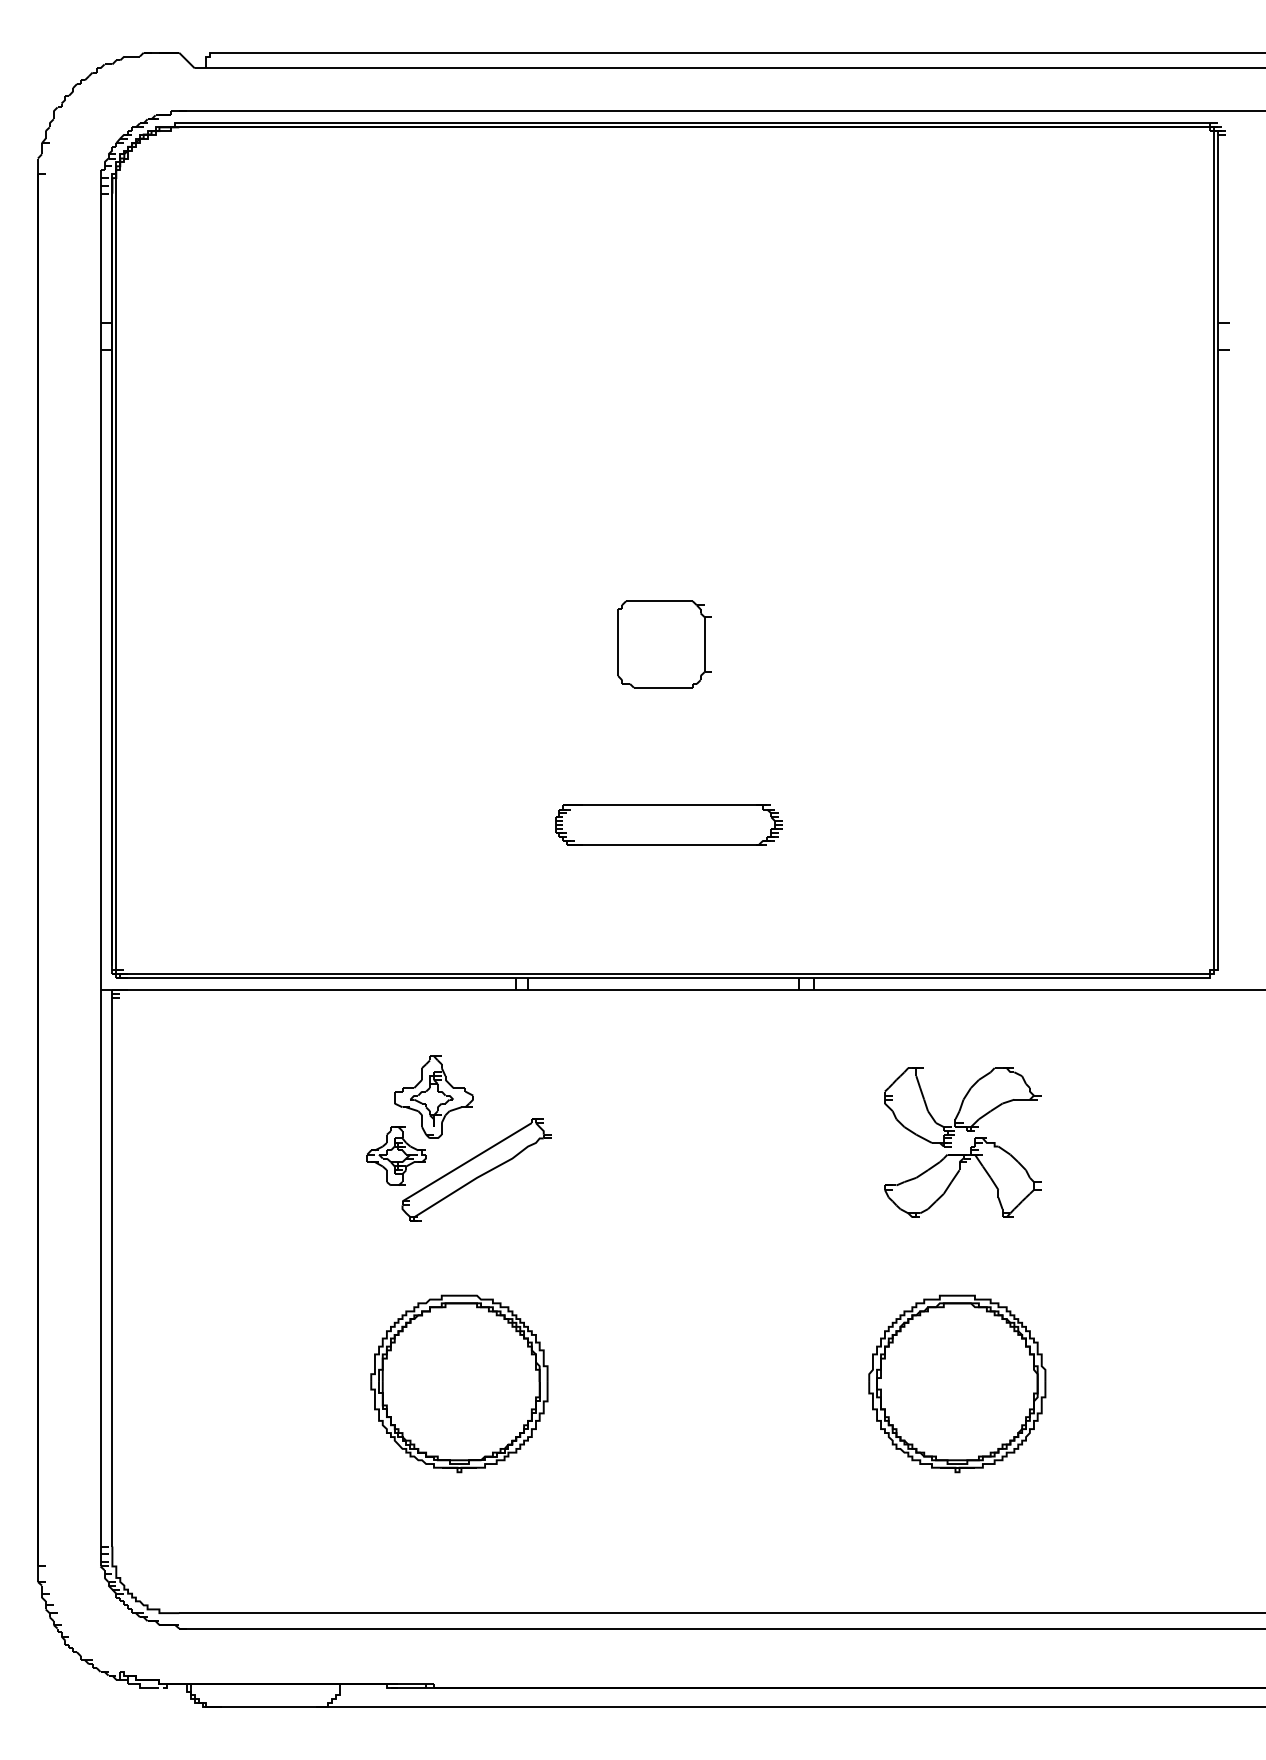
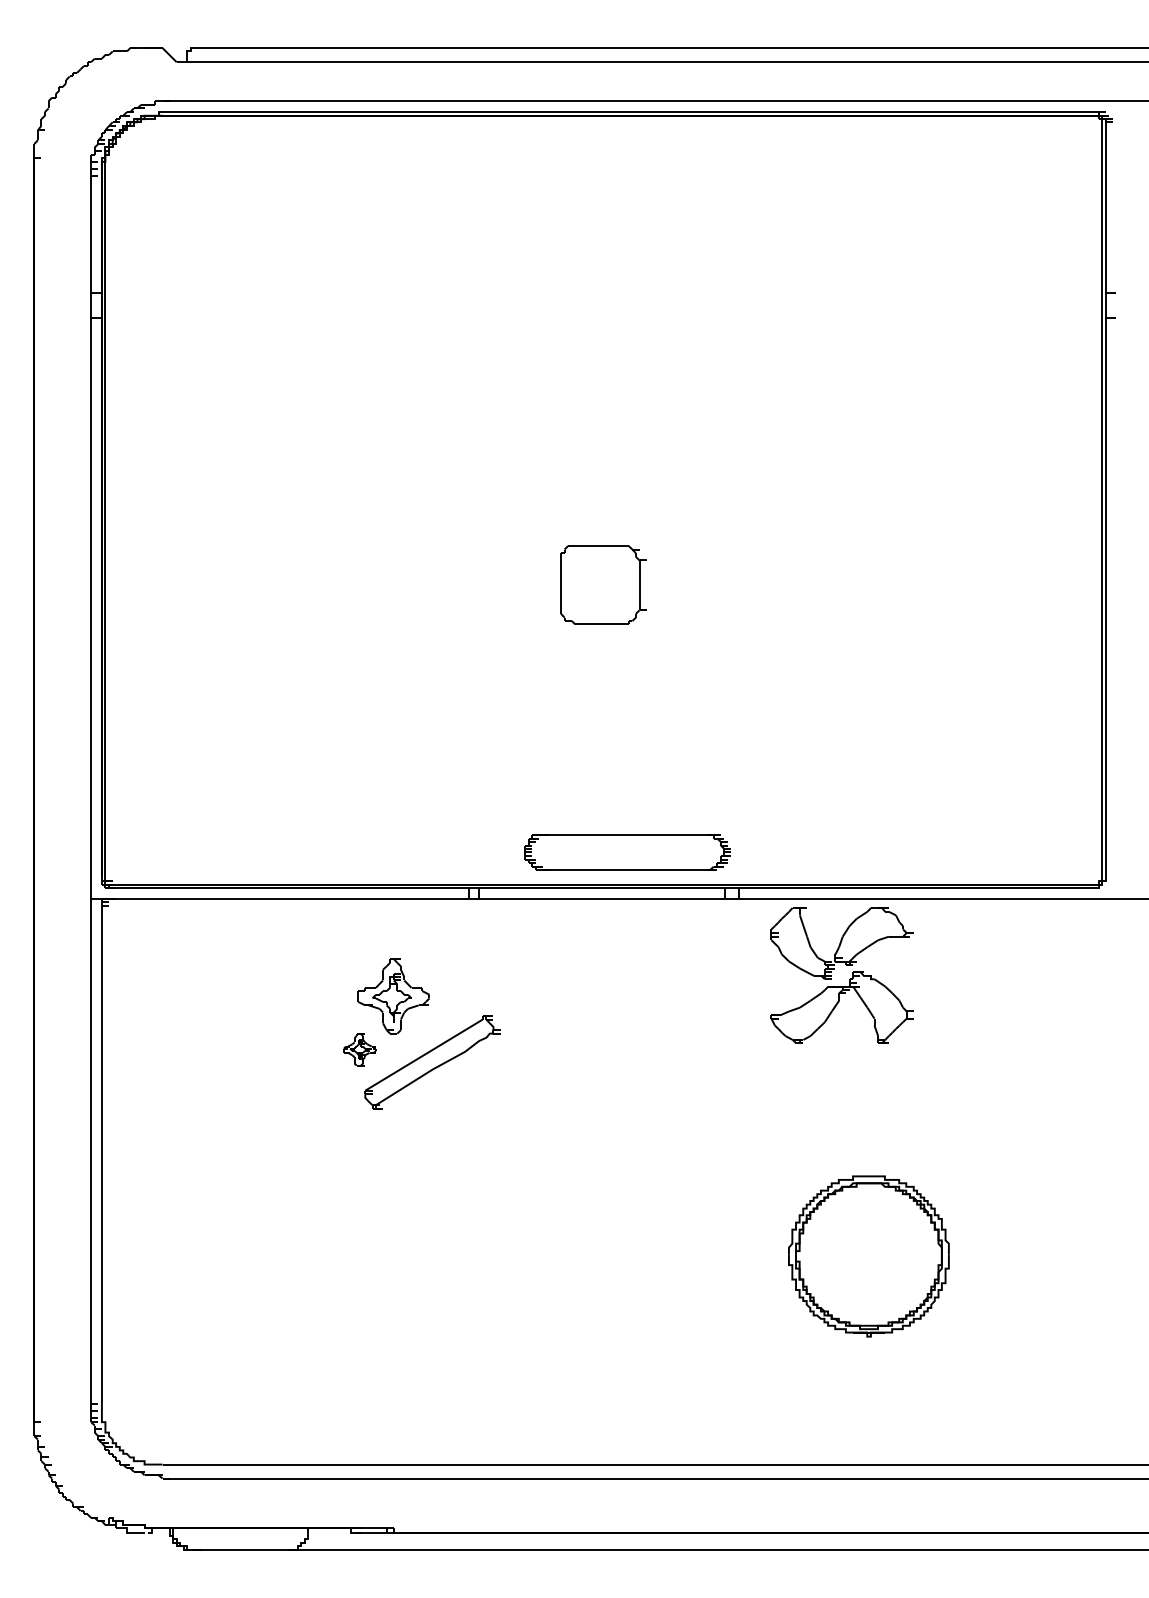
part: (668, 824) -> (627, 852), moved
part: (970, 1147) -> (849, 980), moved
part: (396, 1155) -> (359, 1049), size x0.6
part: (459, 1383) -> (416, 1256), removed

